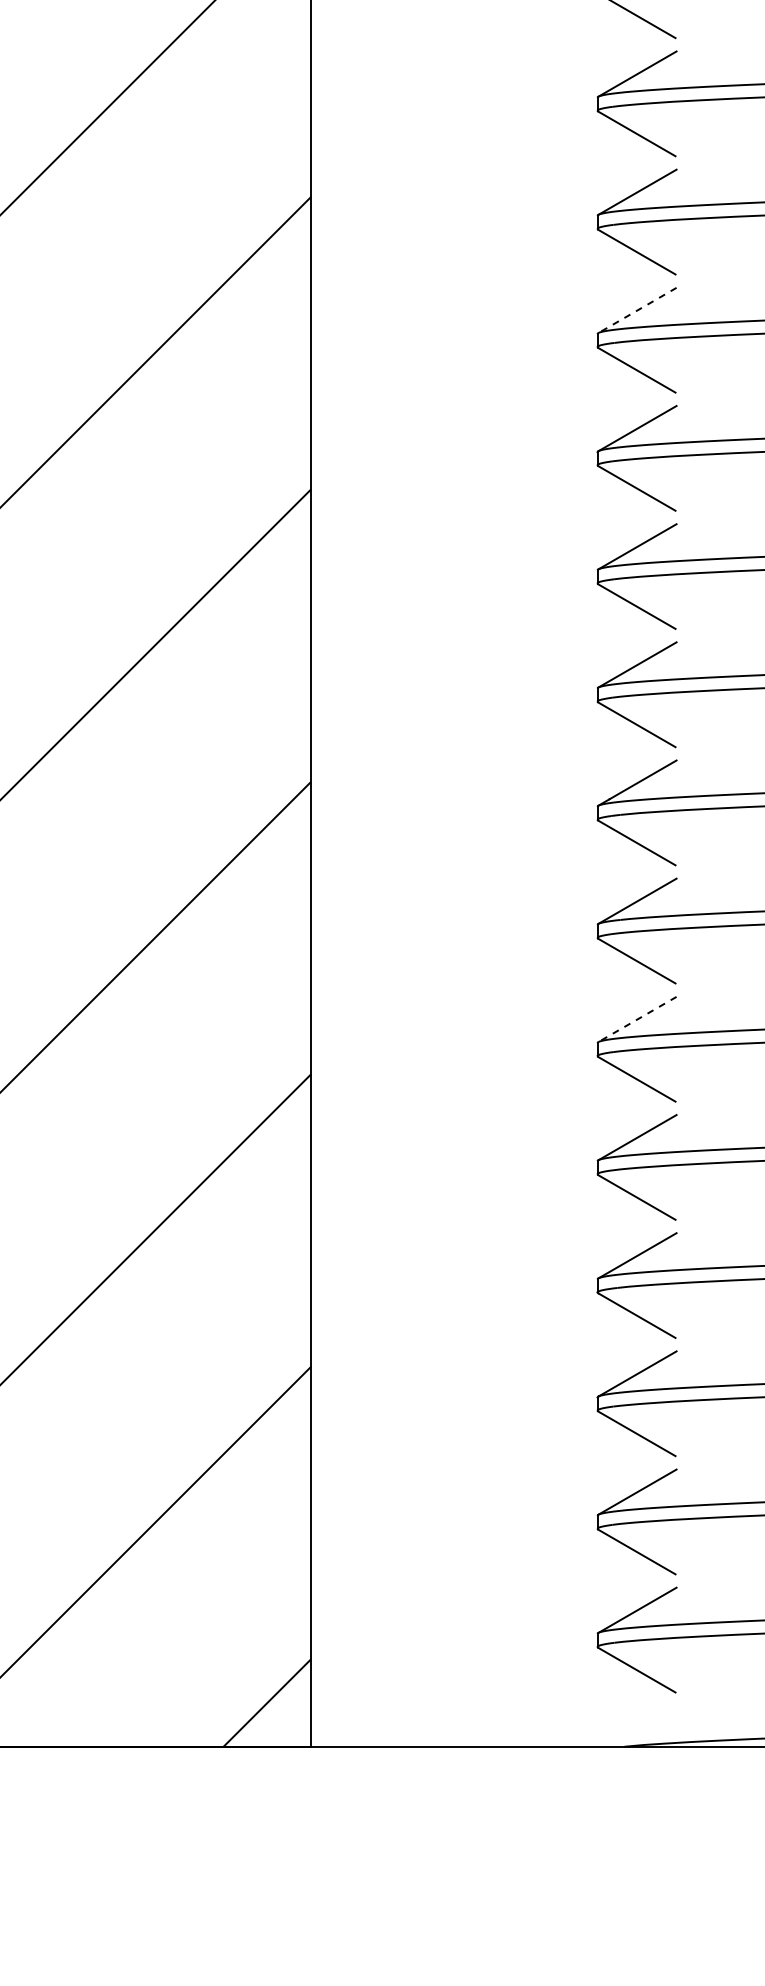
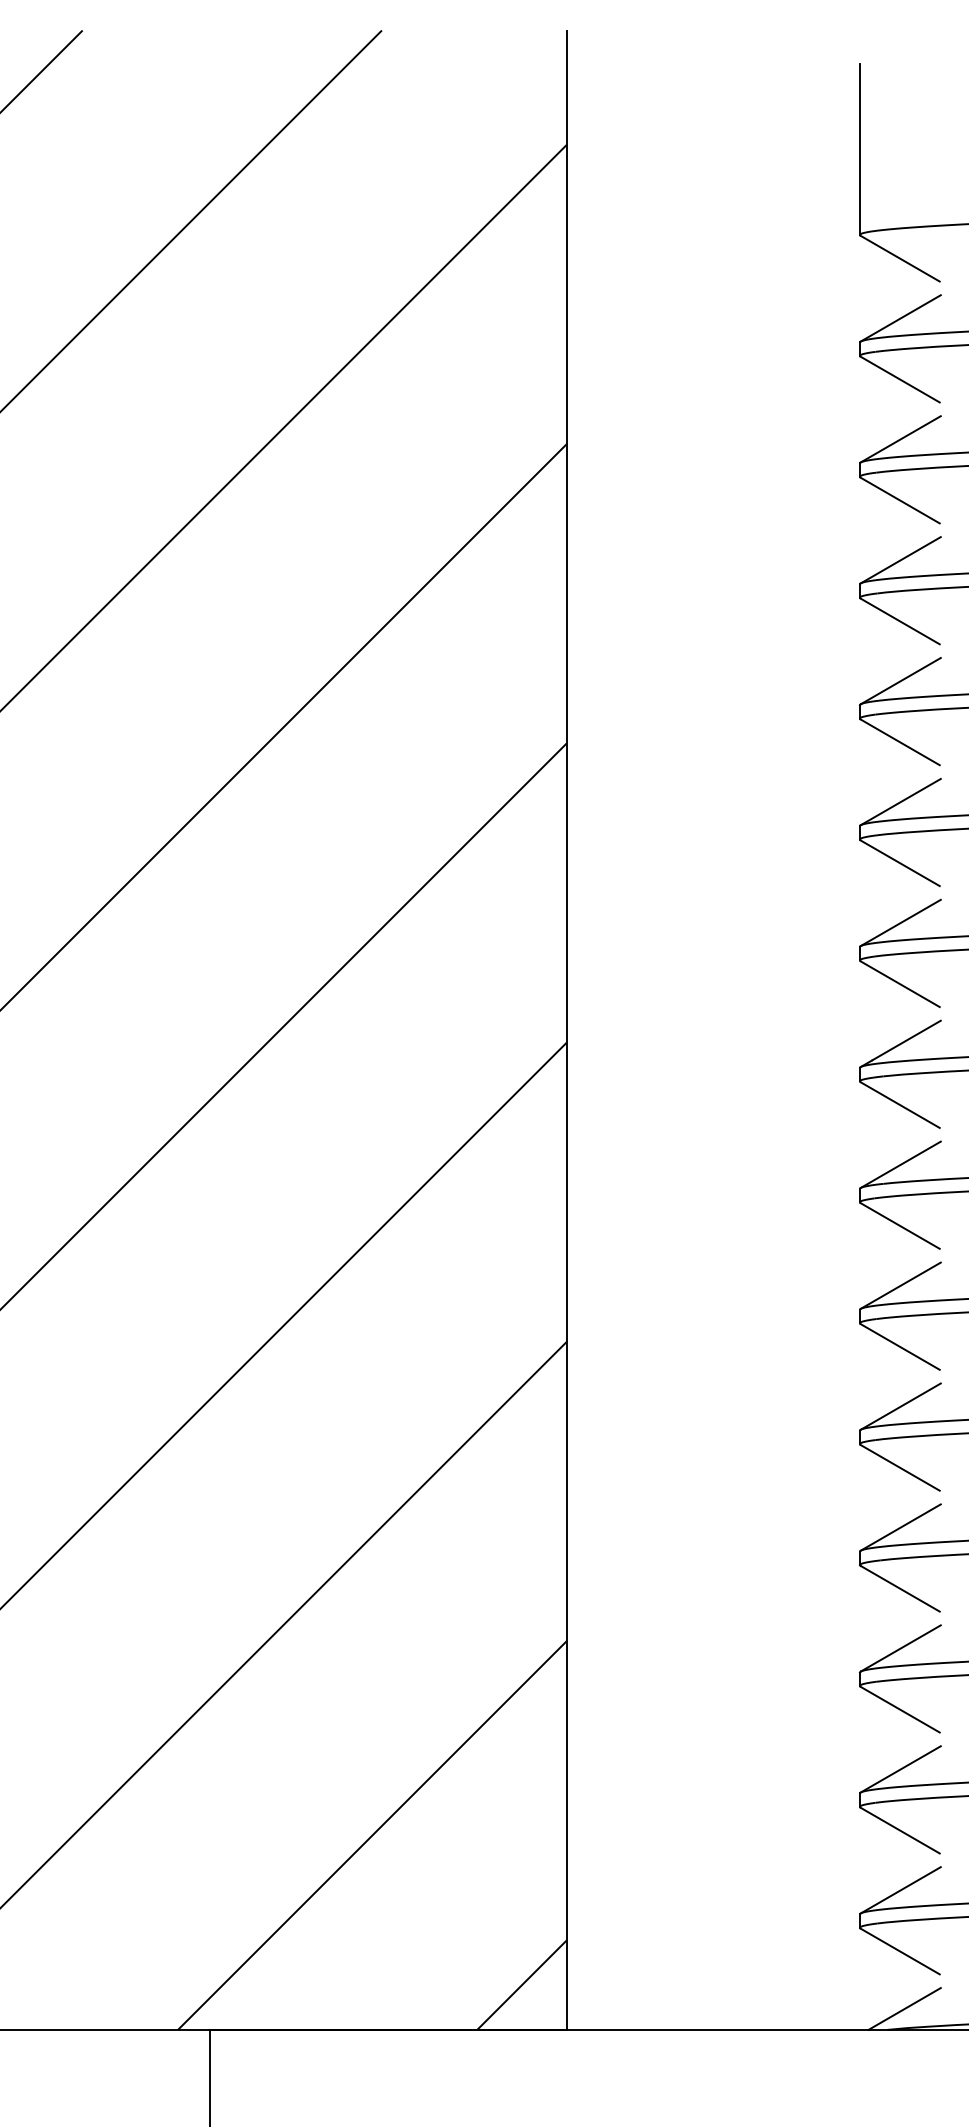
line: (637, 310) -> (900, 560), dashed -> solid
line: (637, 1019) -> (900, 1285), dashed -> solid
line: (641, 1725) -> (904, 2008), added

